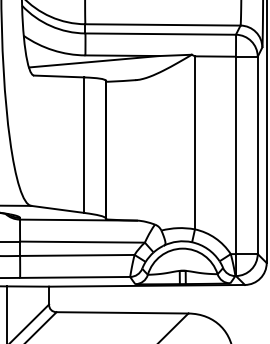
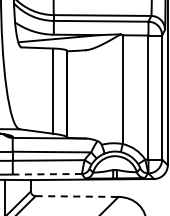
line: (75, 277) -> (47, 174), solid -> dashed
line: (123, 312) -> (77, 196), solid -> dashed

